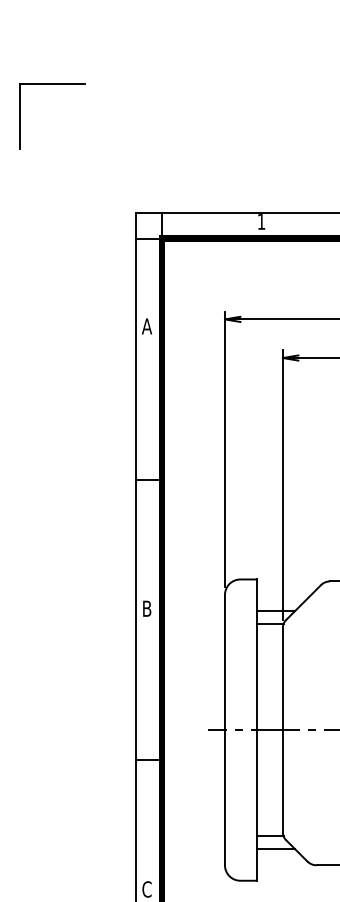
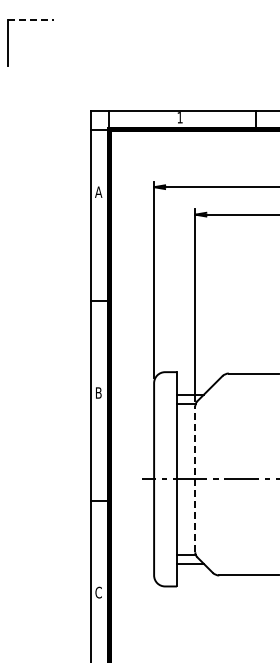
line: (52, 83) -> (31, 19), solid -> dashed
line: (283, 730) -> (195, 479), solid -> dashed

